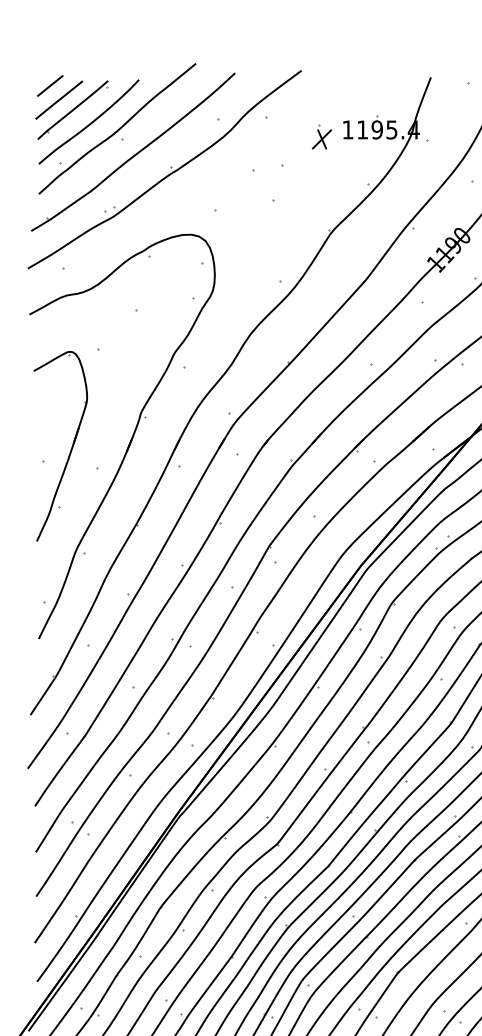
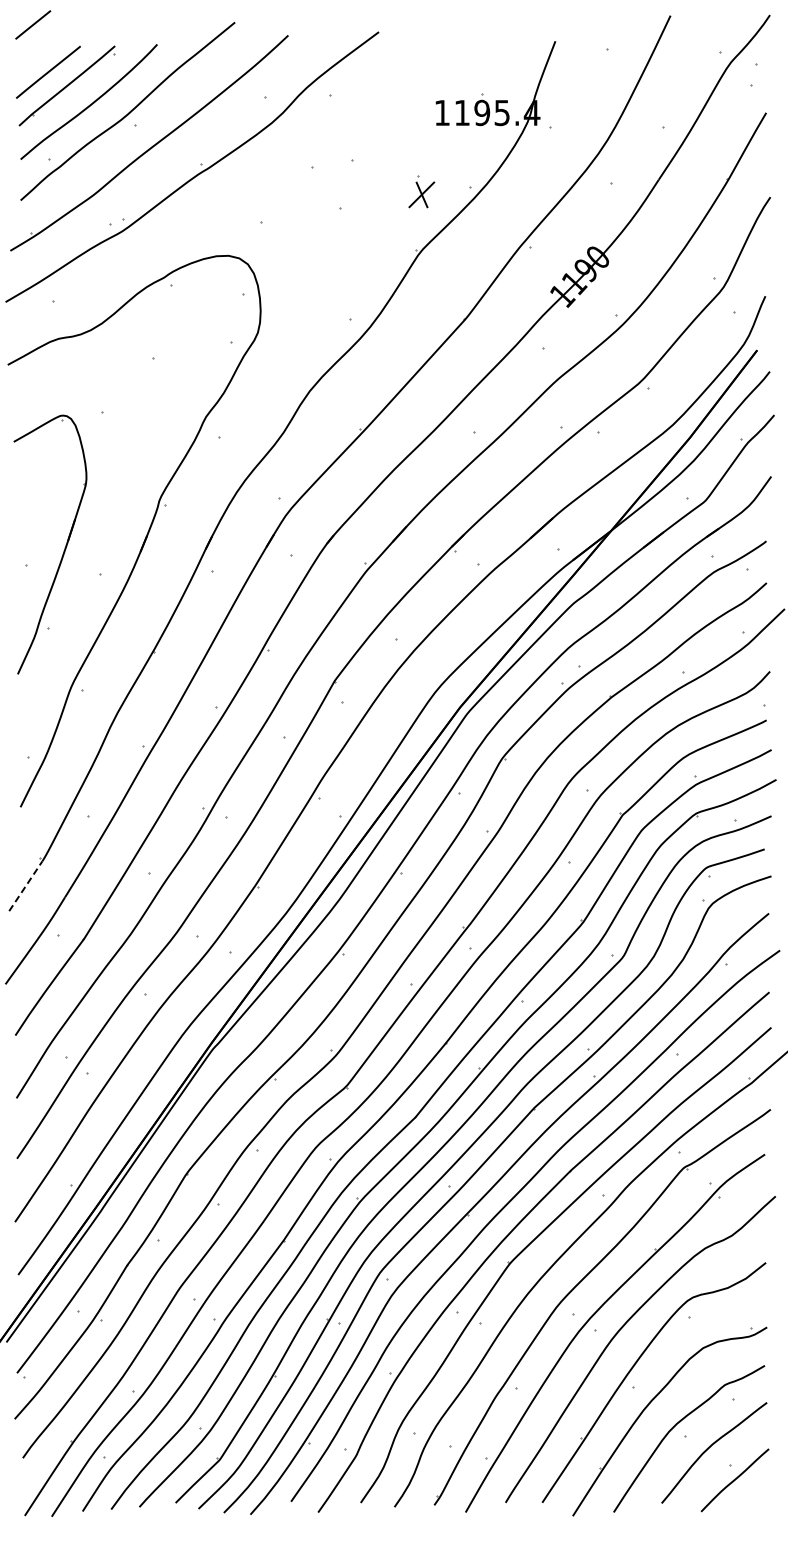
line: (50, 85) -> (33, 24), moved
part: (321, 136) -> (421, 191), moved
line: (42, 697) -> (25, 886), solid -> dashed

